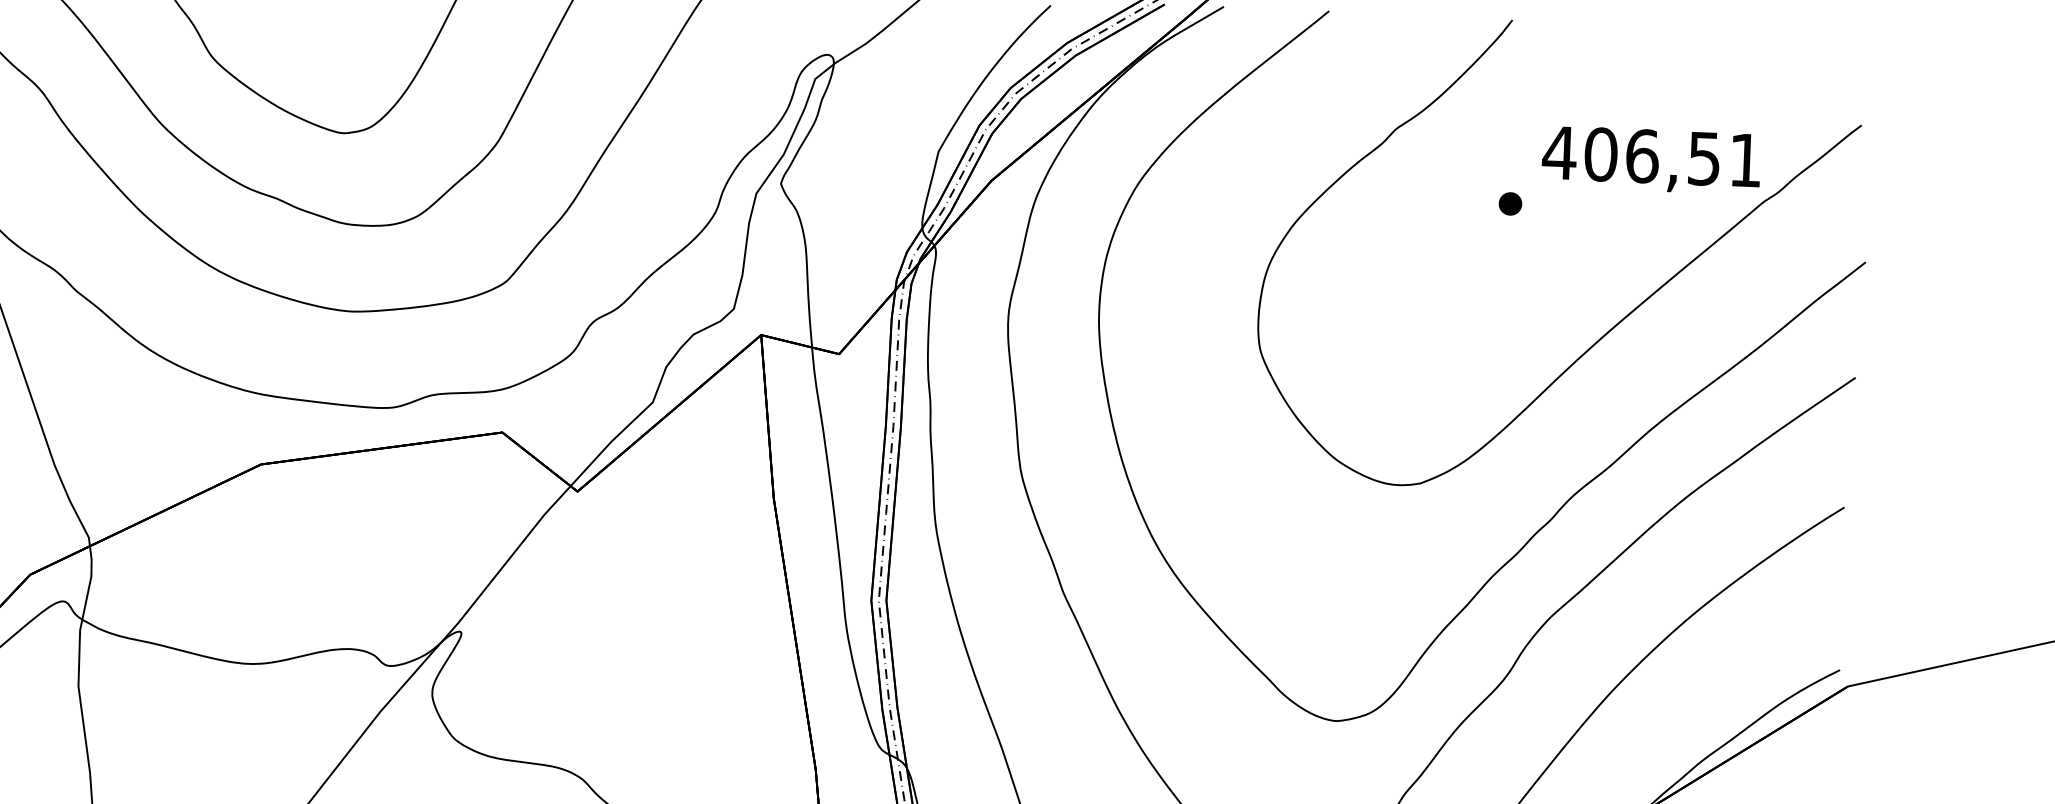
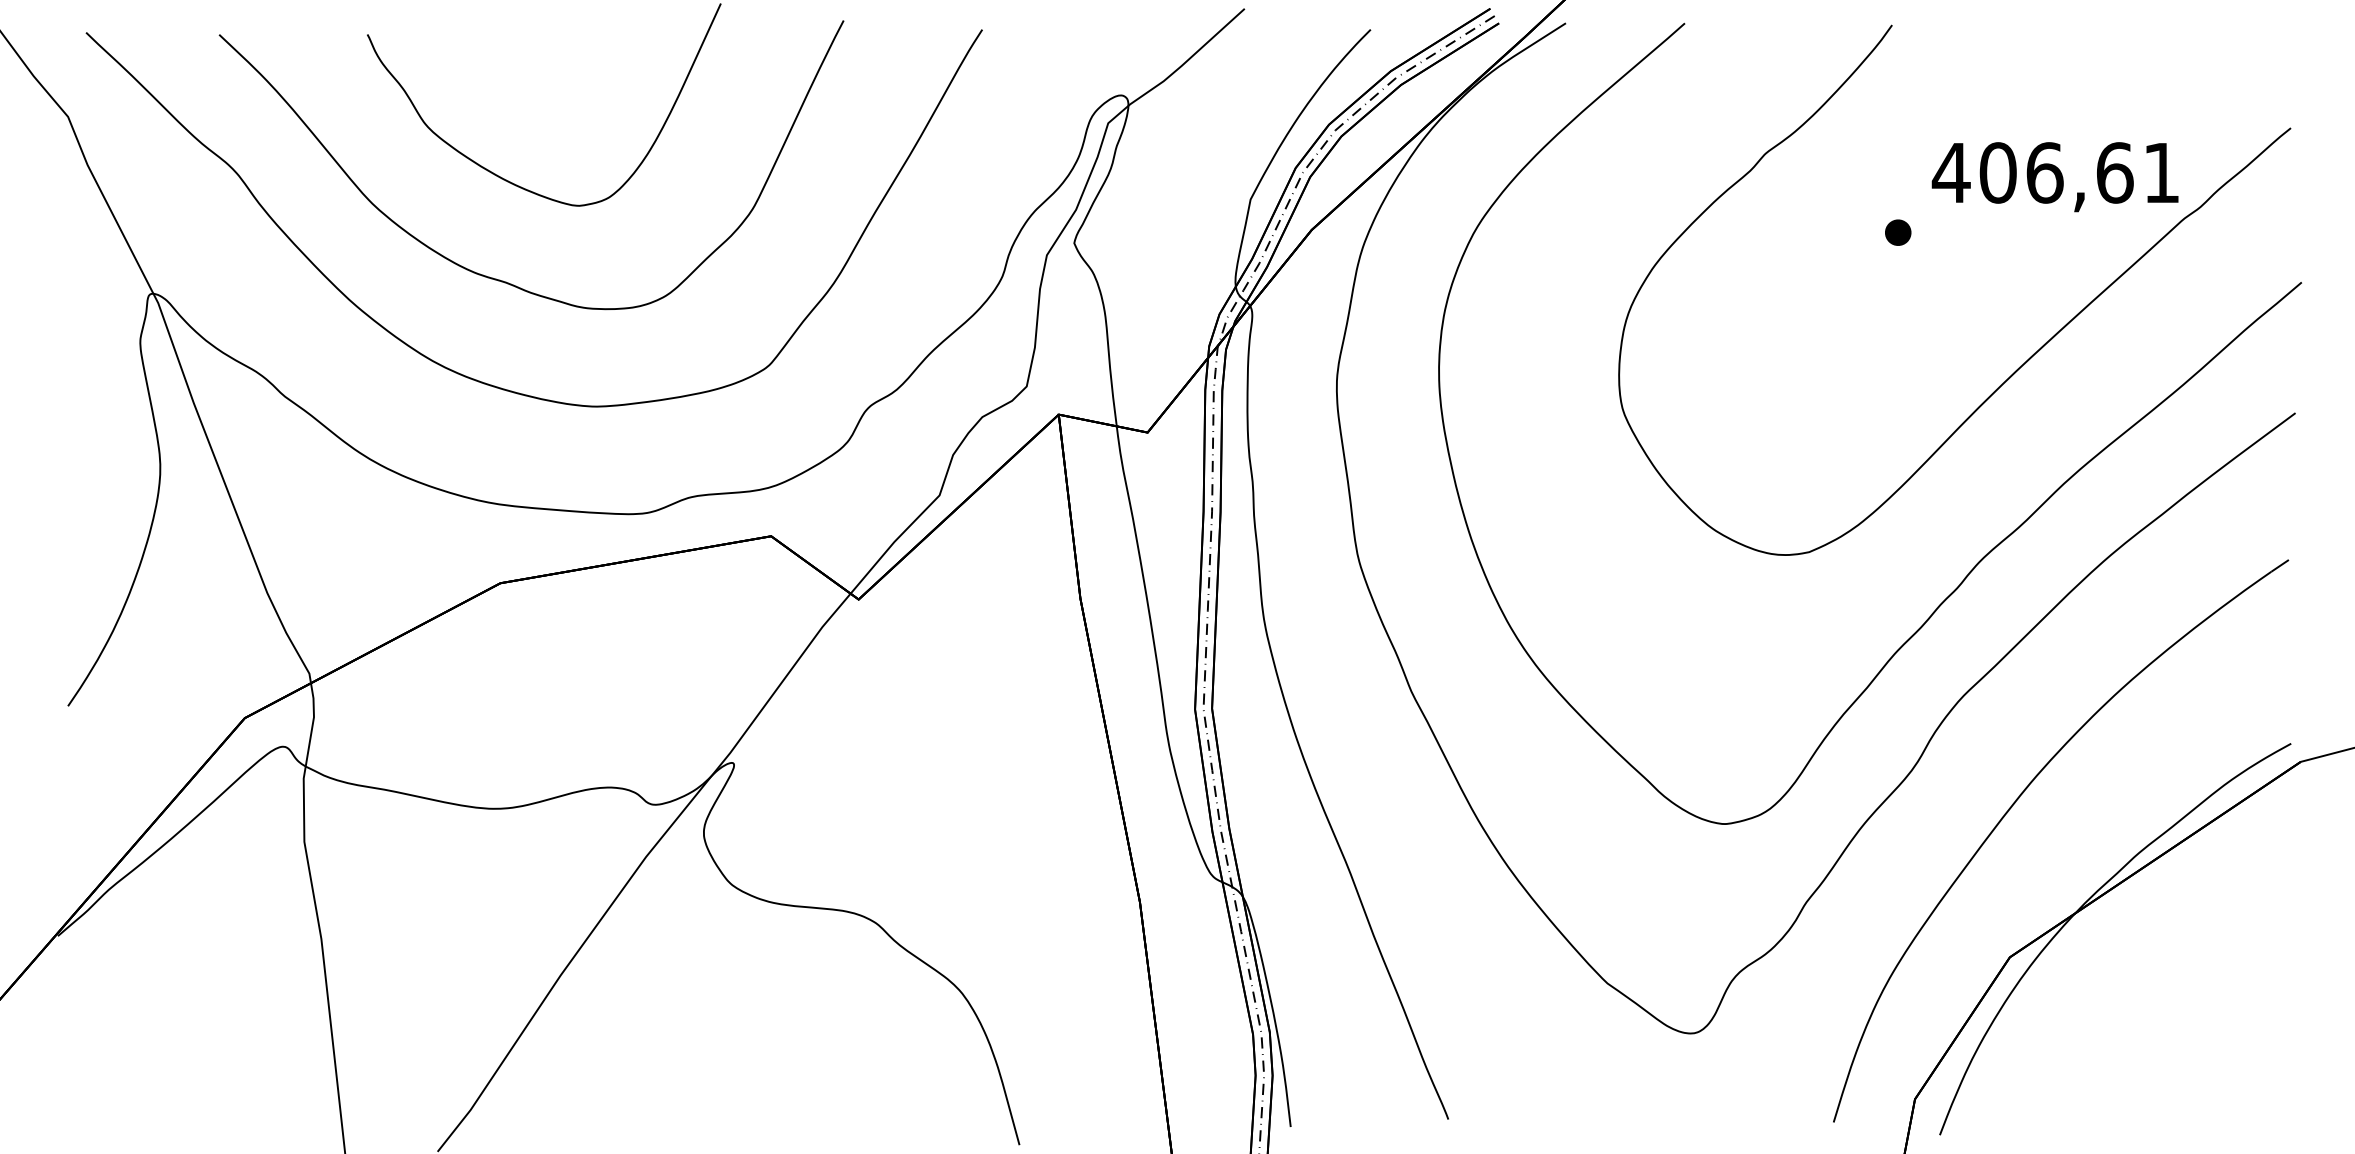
text: (1704, 158) -> (2115, 172), 406,51 -> 406,61

